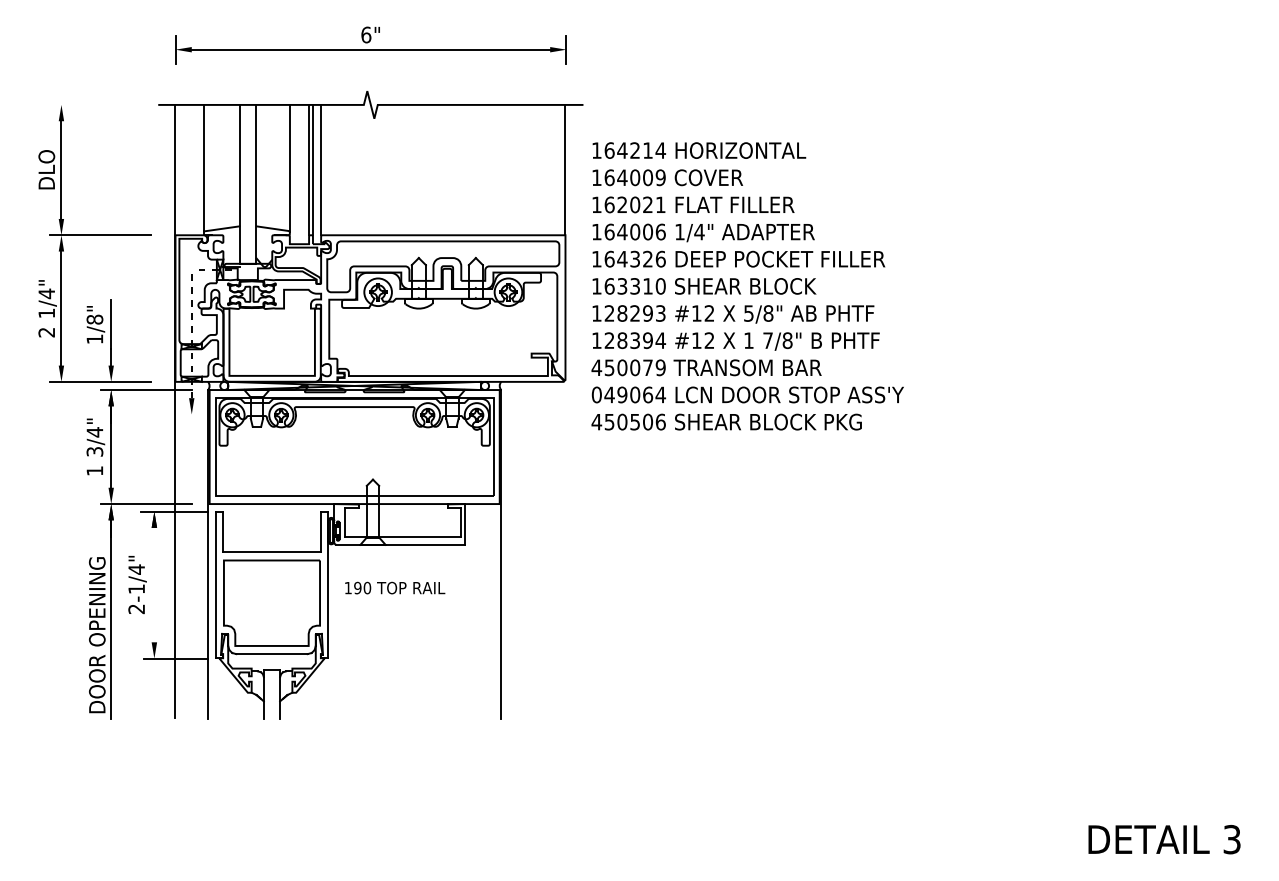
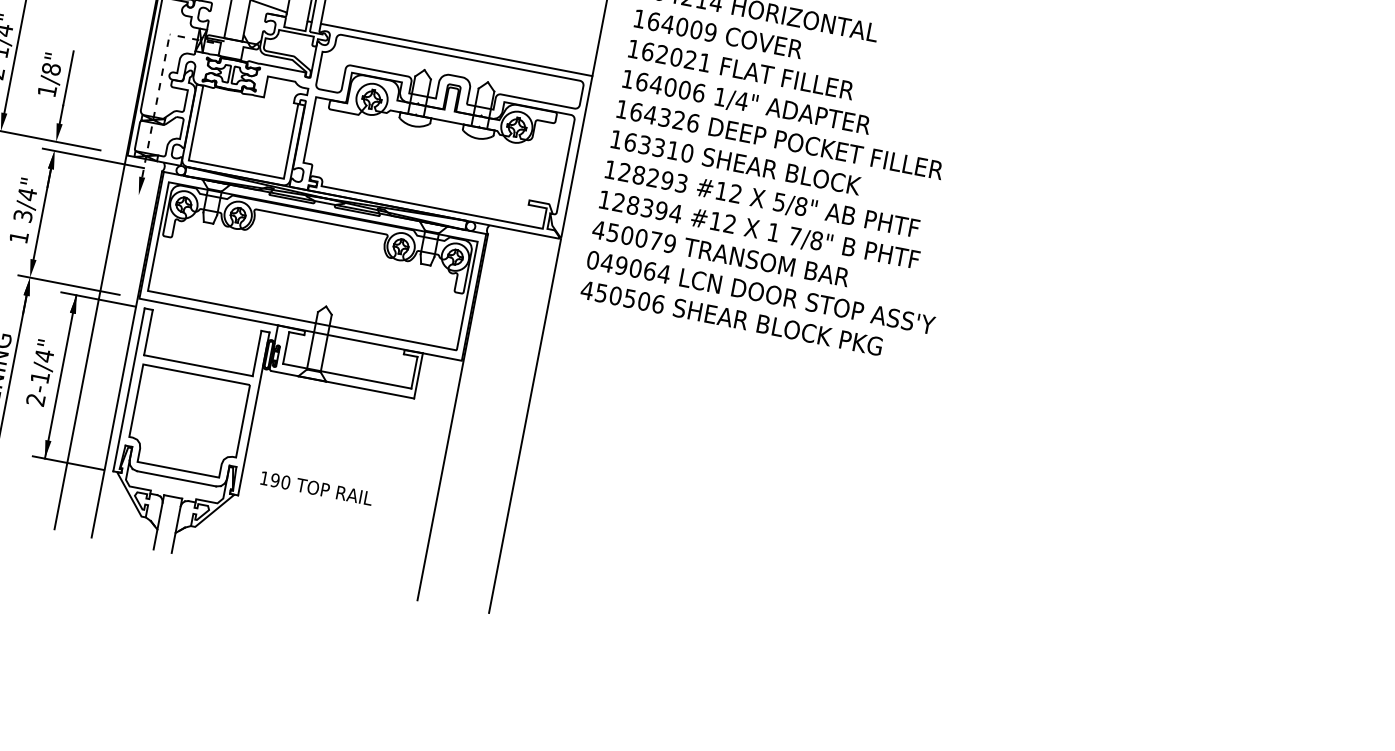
line: (565, 549) -> (525, 425), added
line: (154, 584) -> (60, 376), added
text: (395, 587) -> (317, 487), moved

